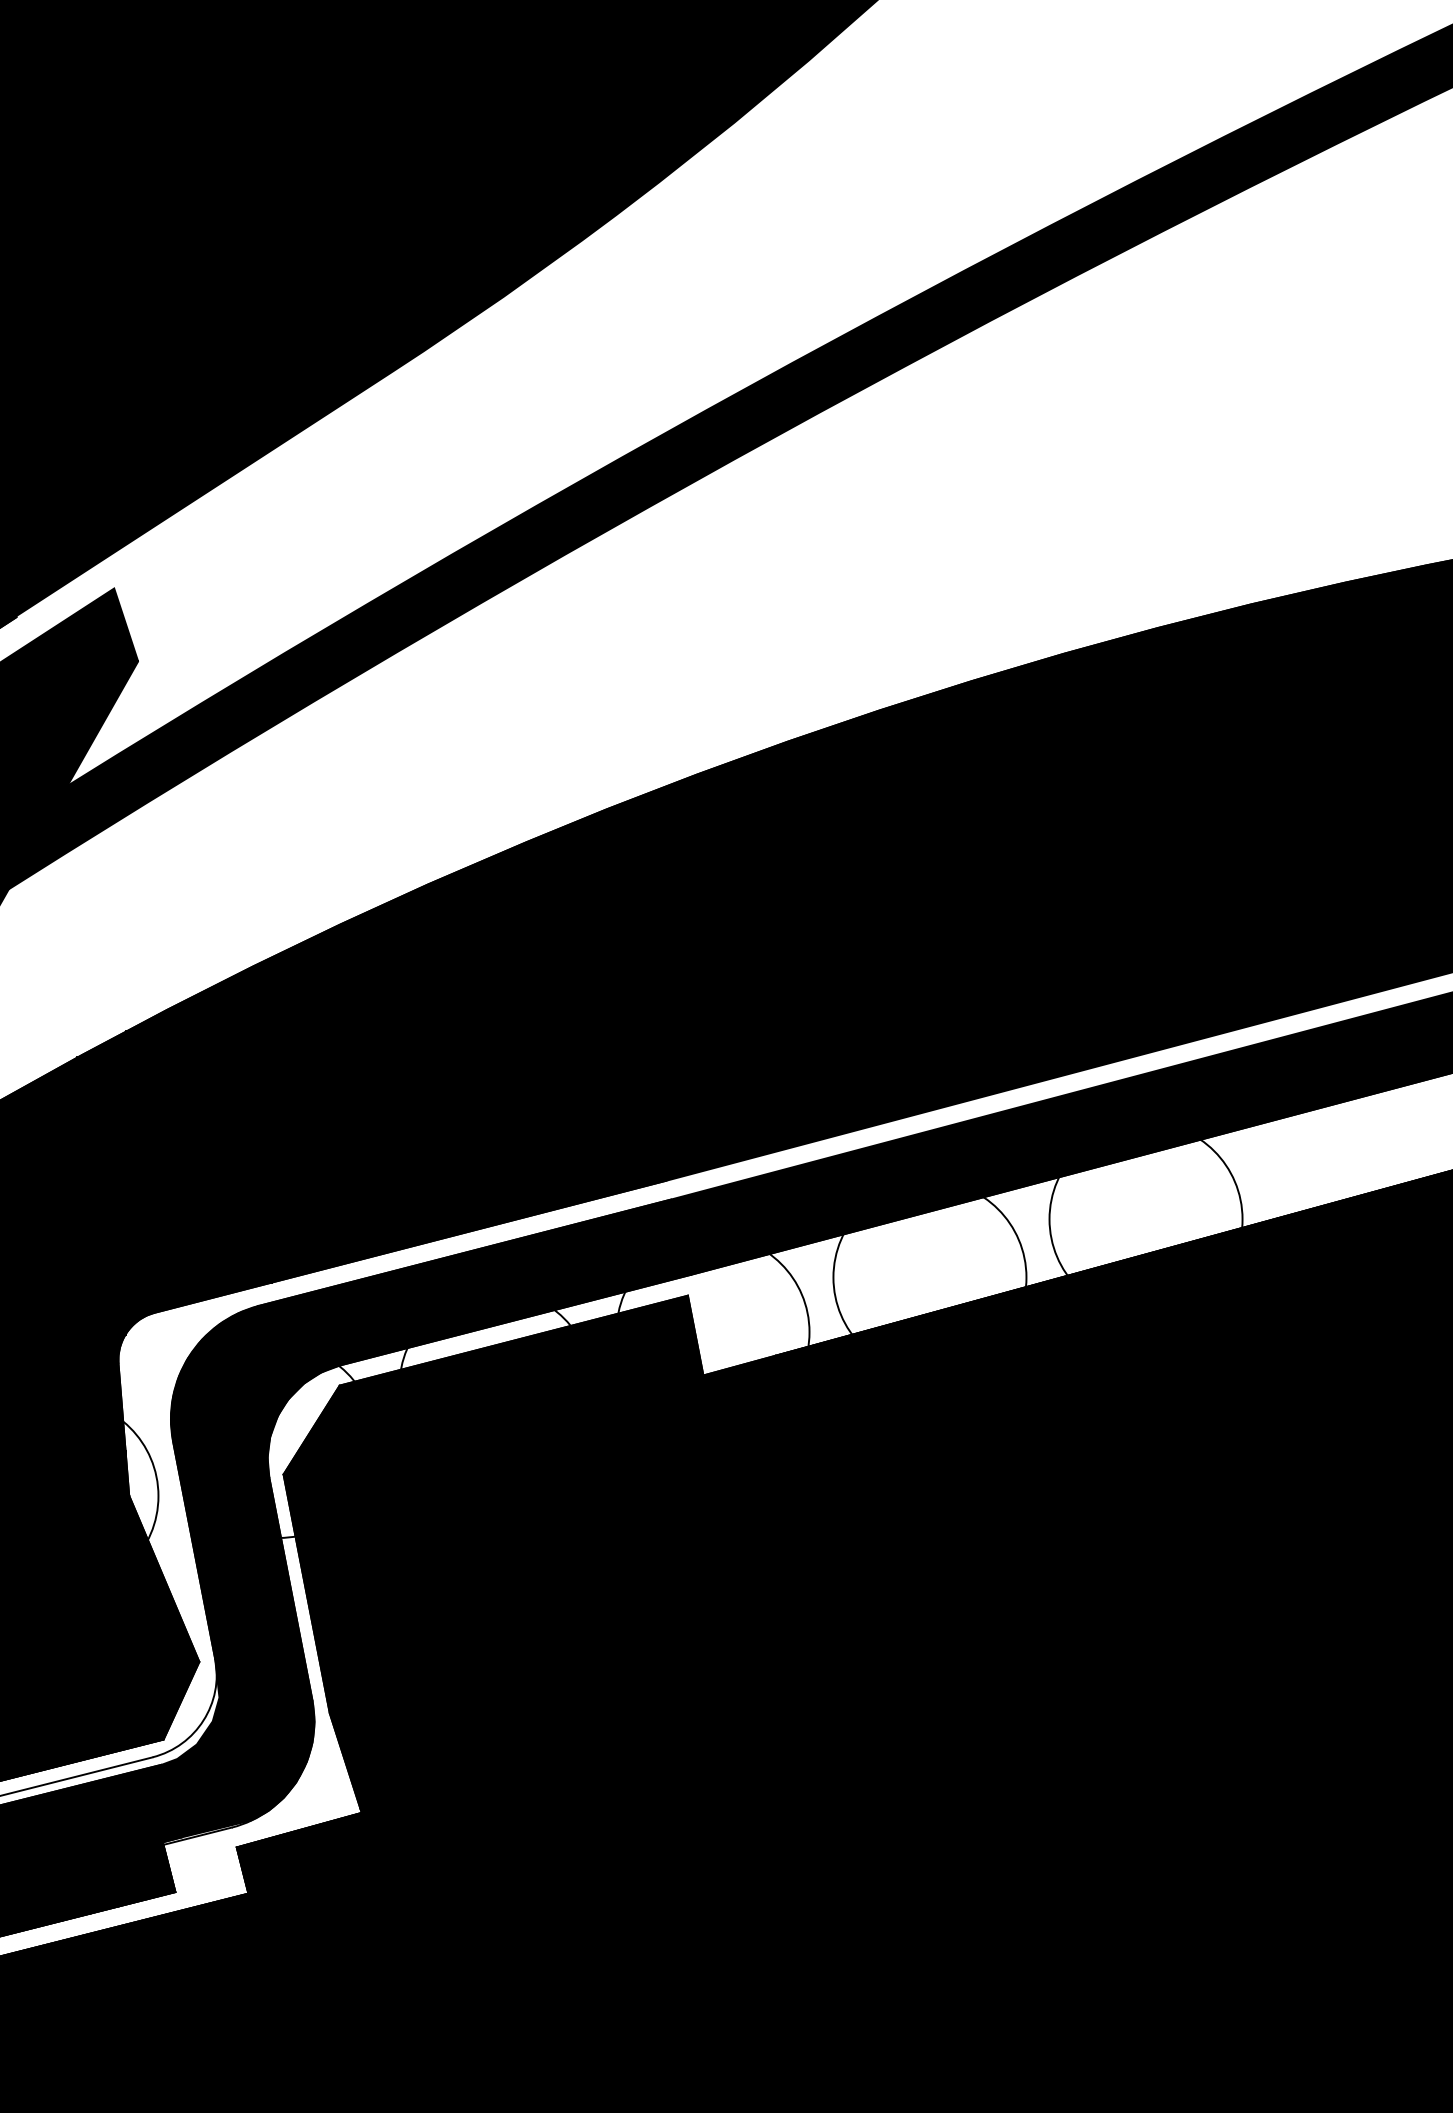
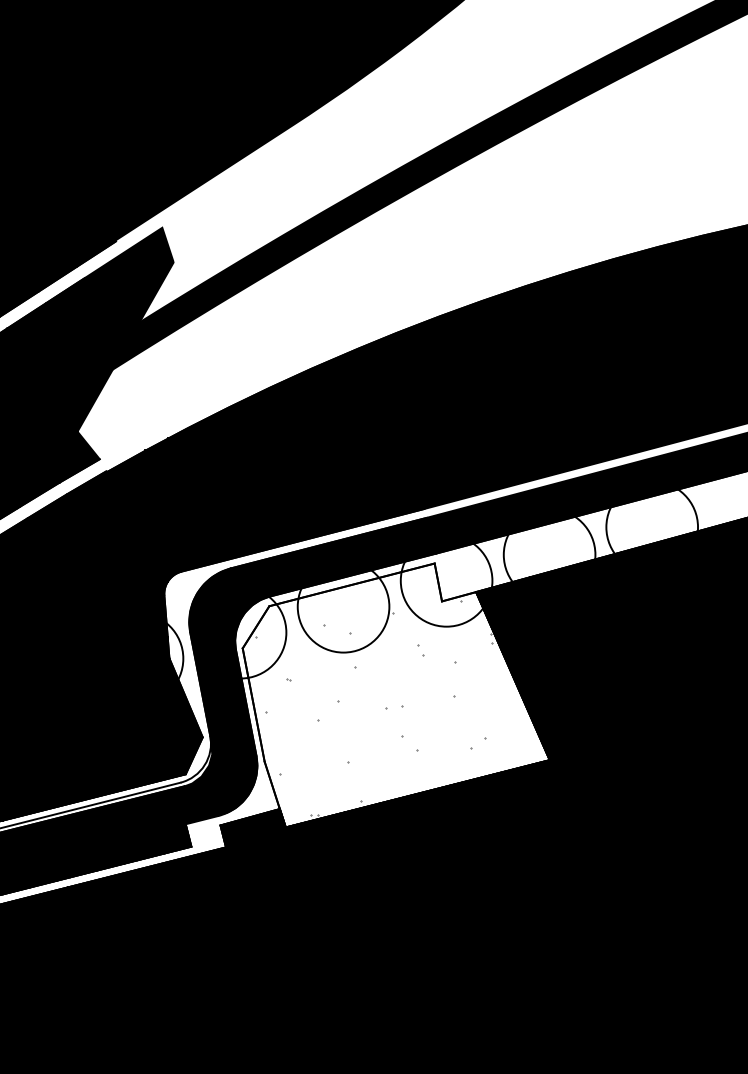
fill: (605, 1573) -> (395, 695), removed

